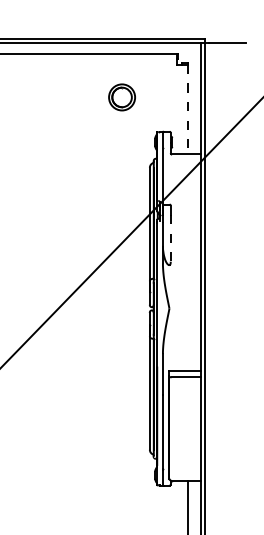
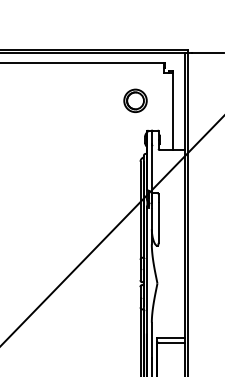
part: (121, 97) -> (135, 100), moved
line: (187, 109) -> (173, 111), dashed -> solid
line: (170, 238) -> (158, 222), dashed -> solid

